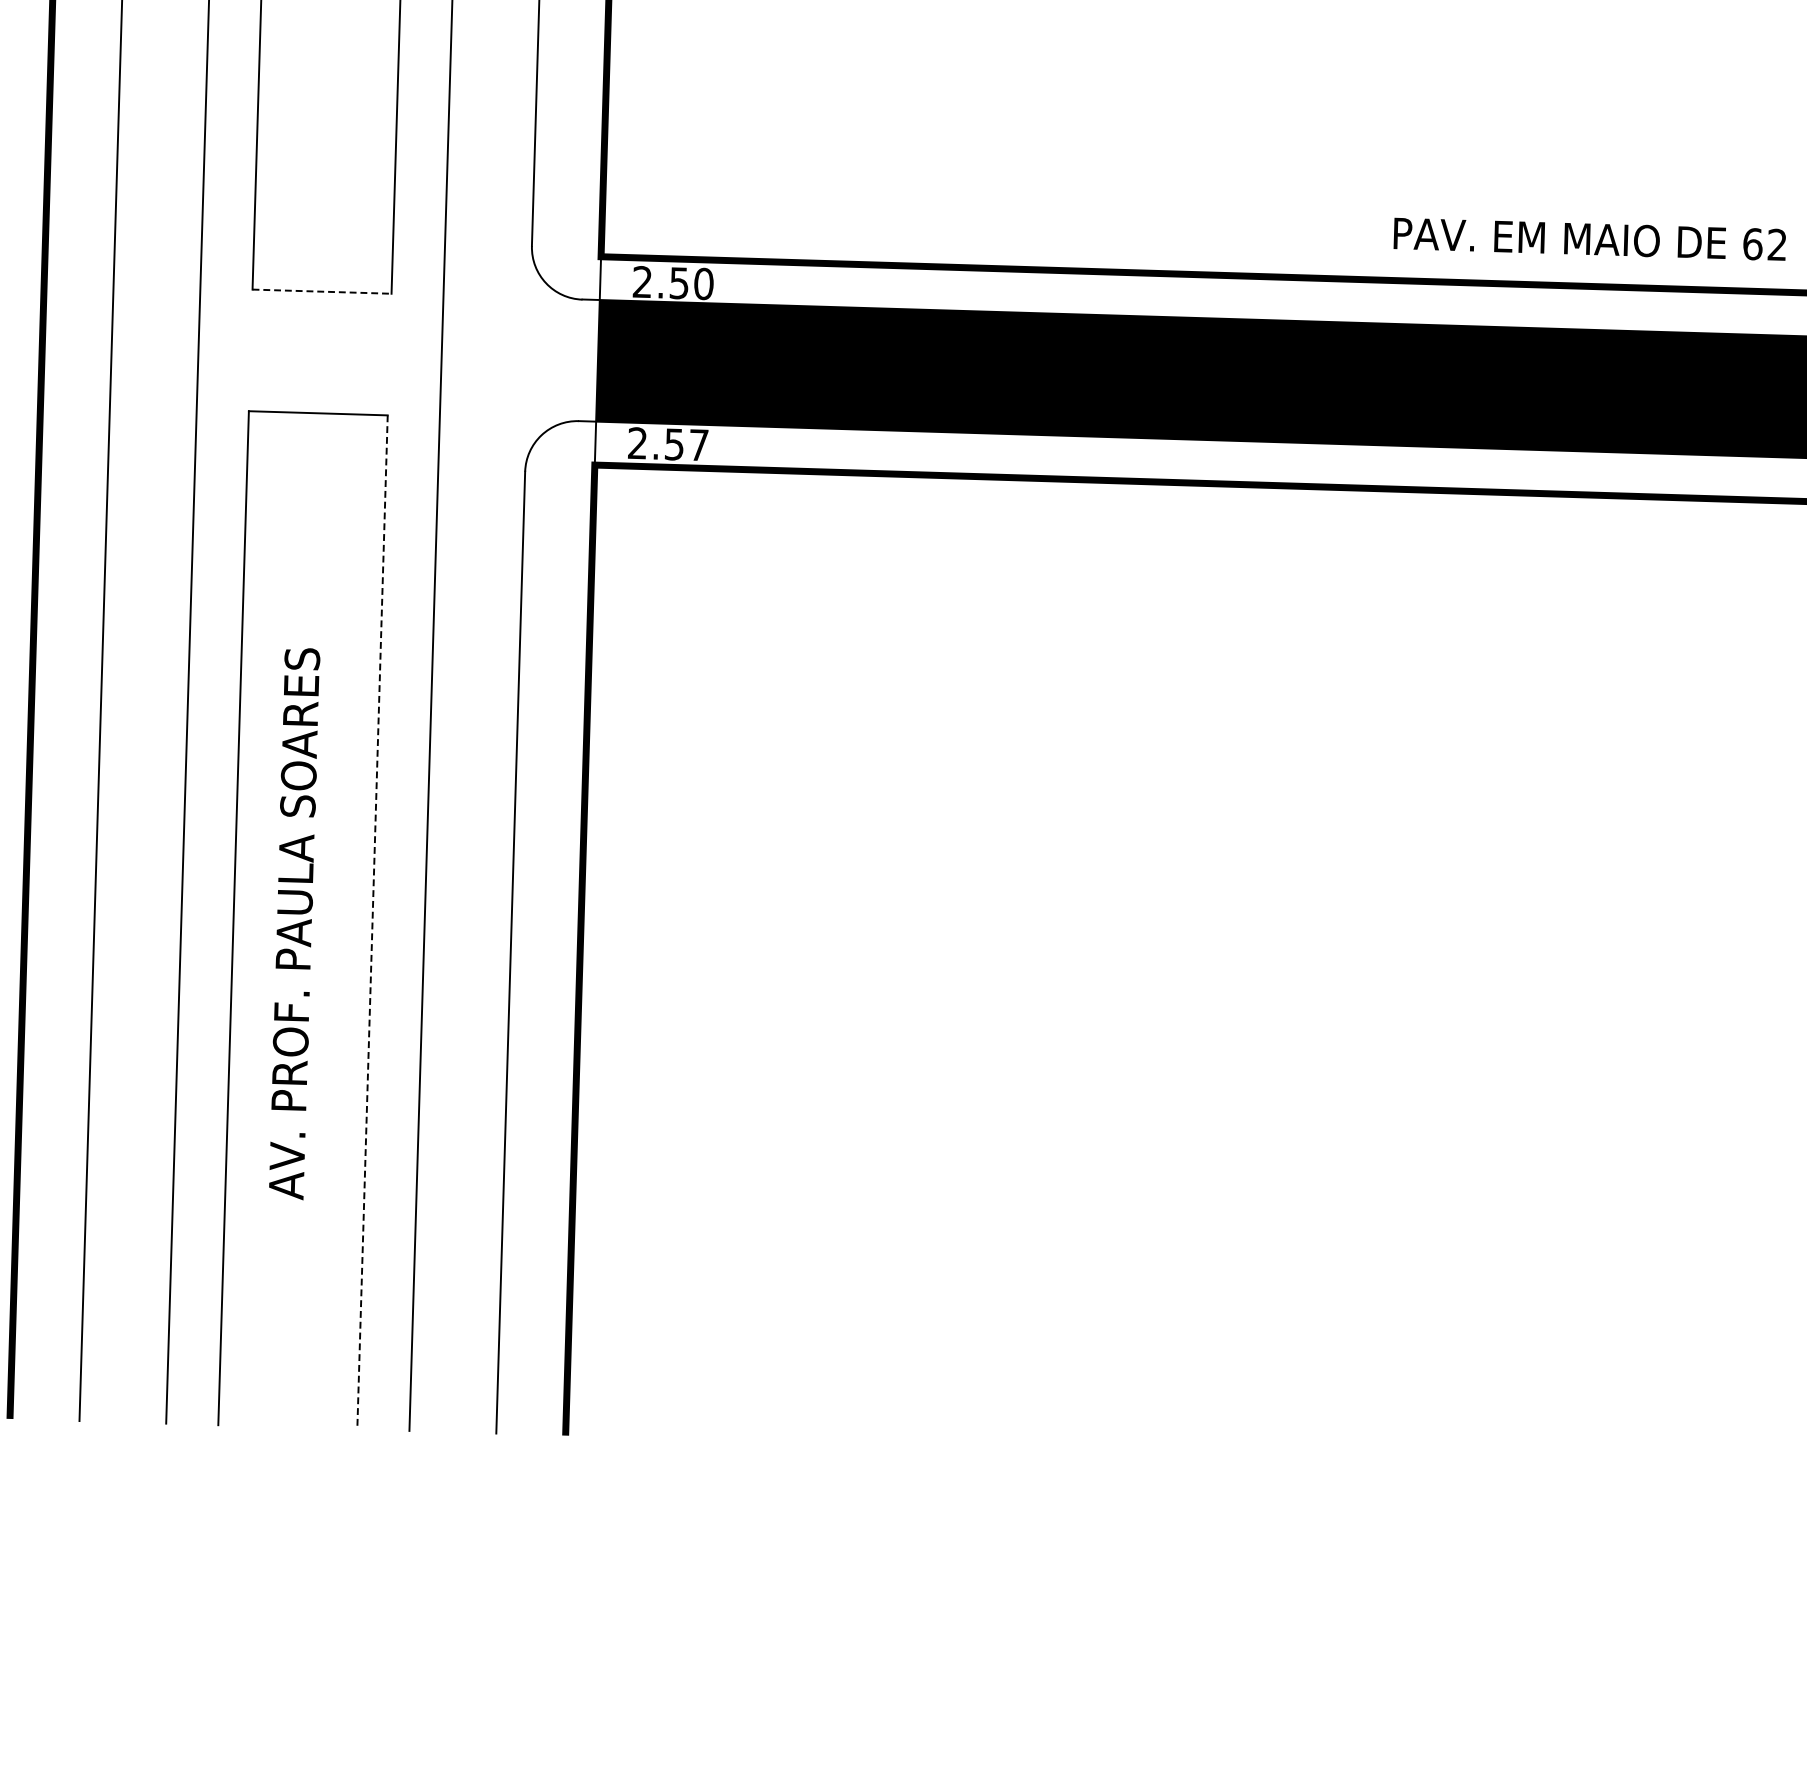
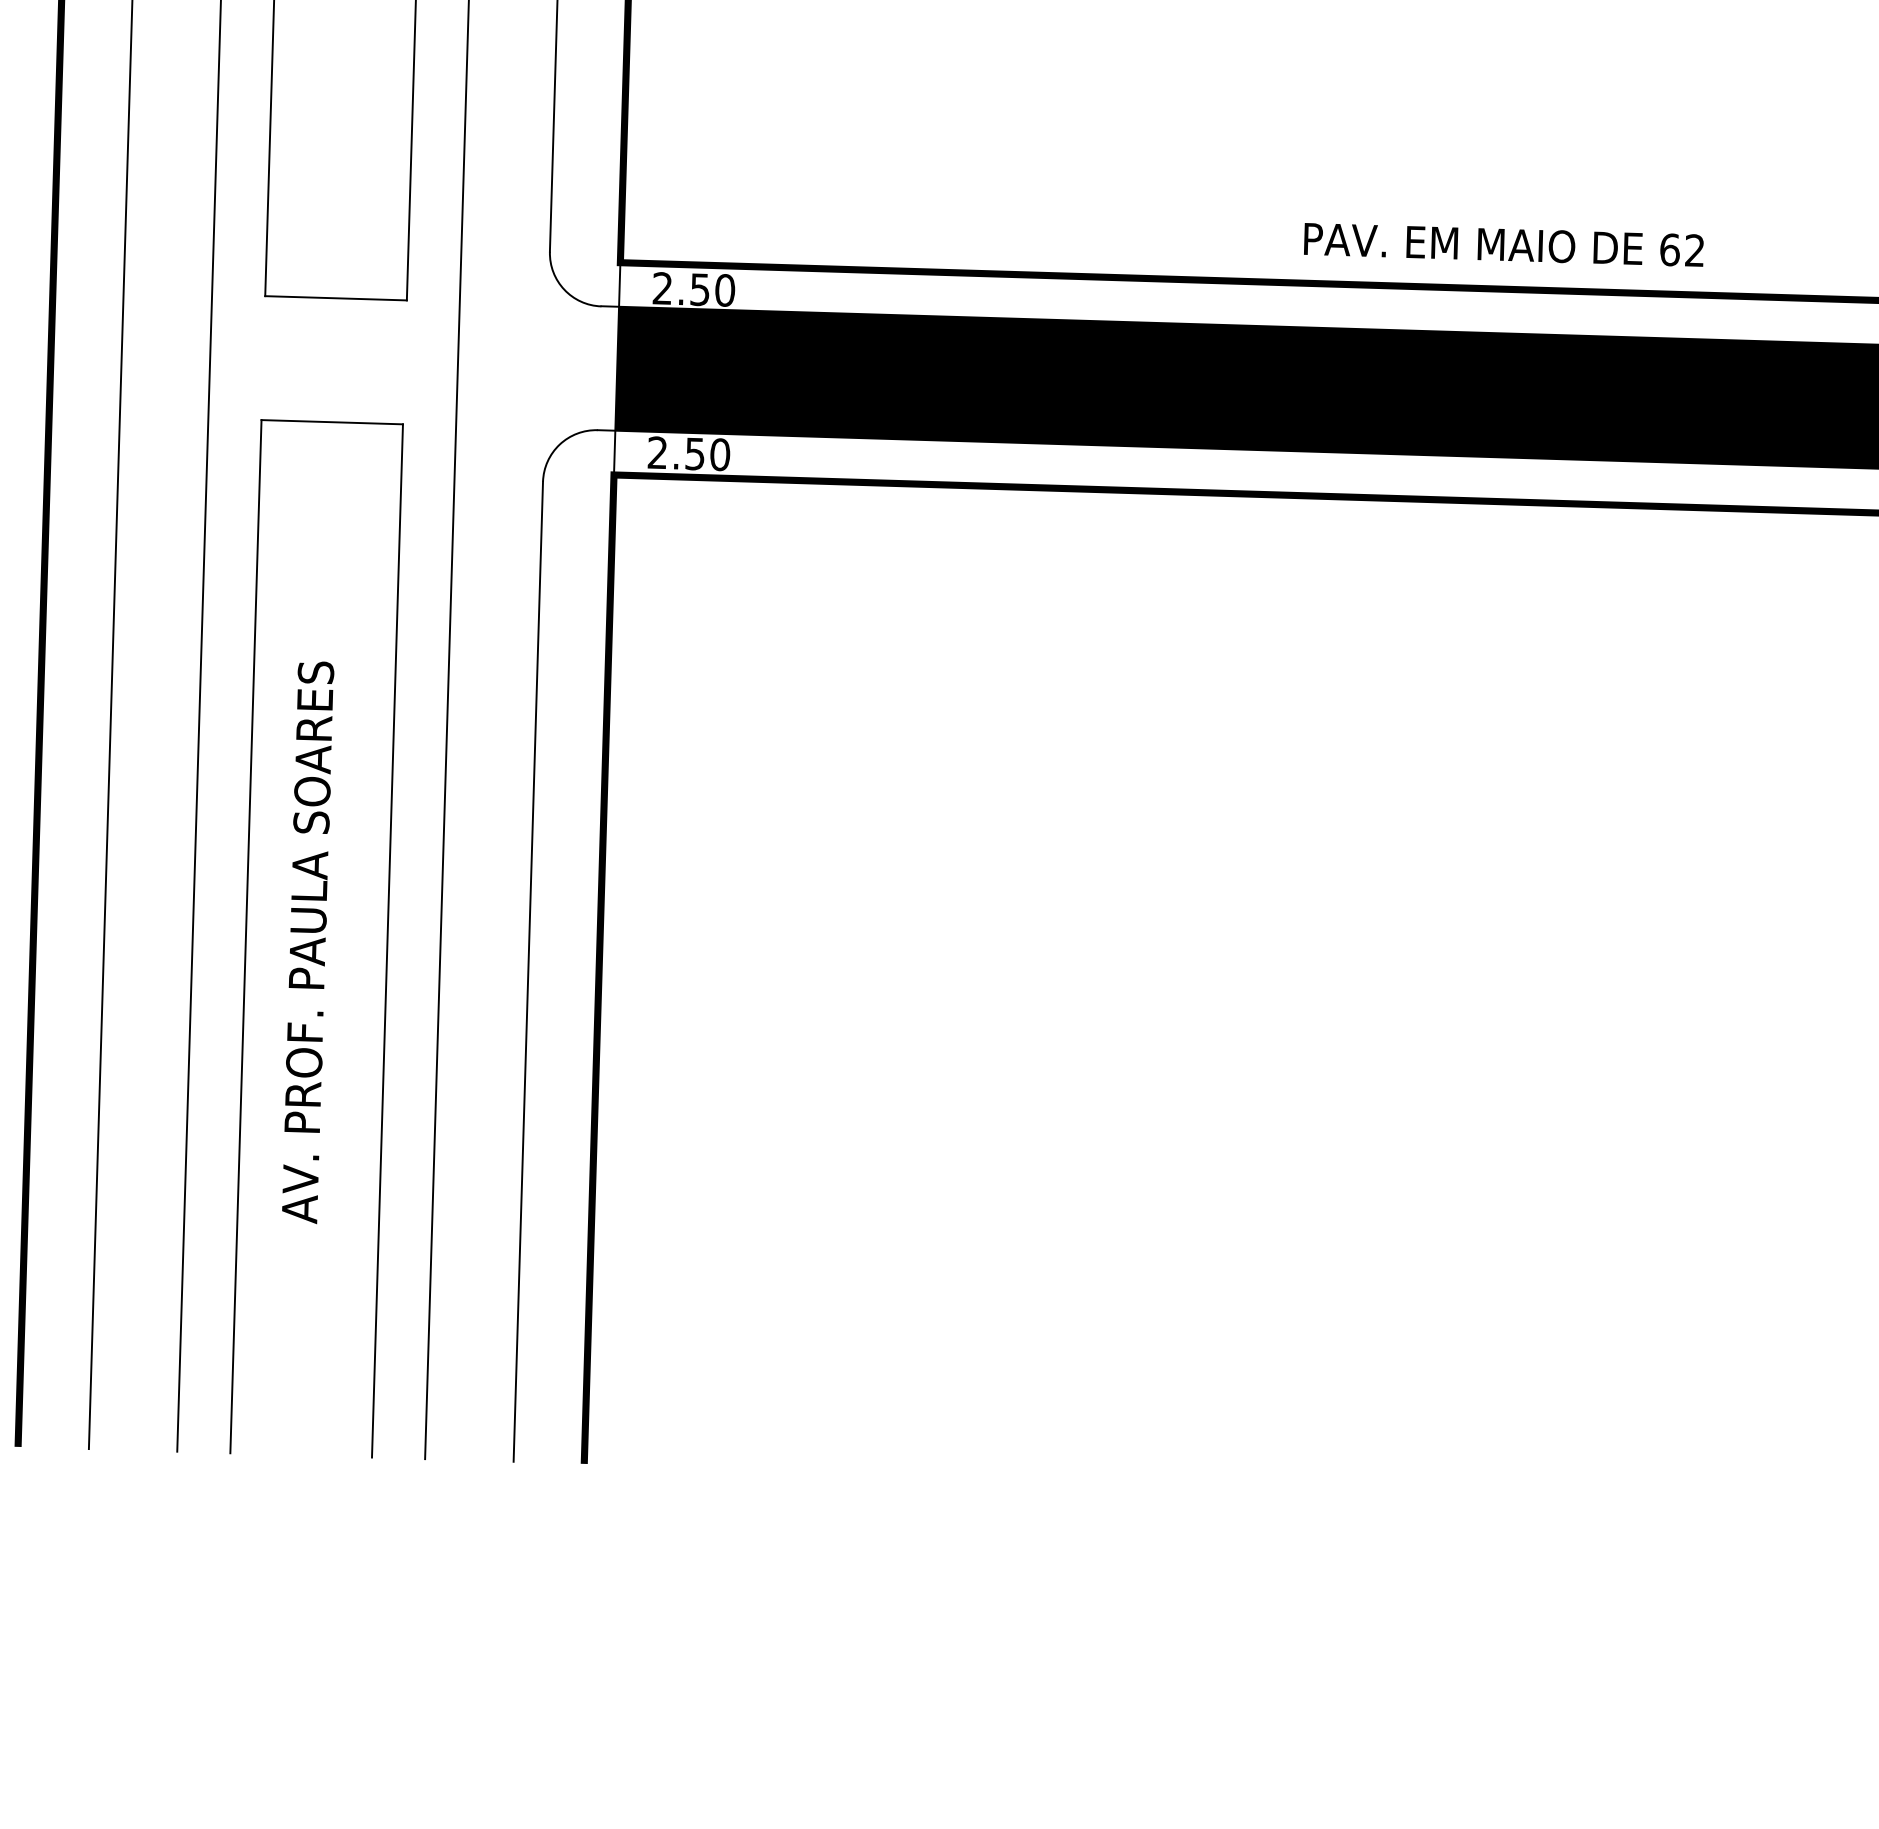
text: (1589, 238) -> (1503, 244), moved
line: (322, 291) -> (336, 298), dashed -> solid
text: (699, 444) -> (720, 454), 2.57 -> 2.50
line: (372, 921) -> (387, 940), dashed -> solid

